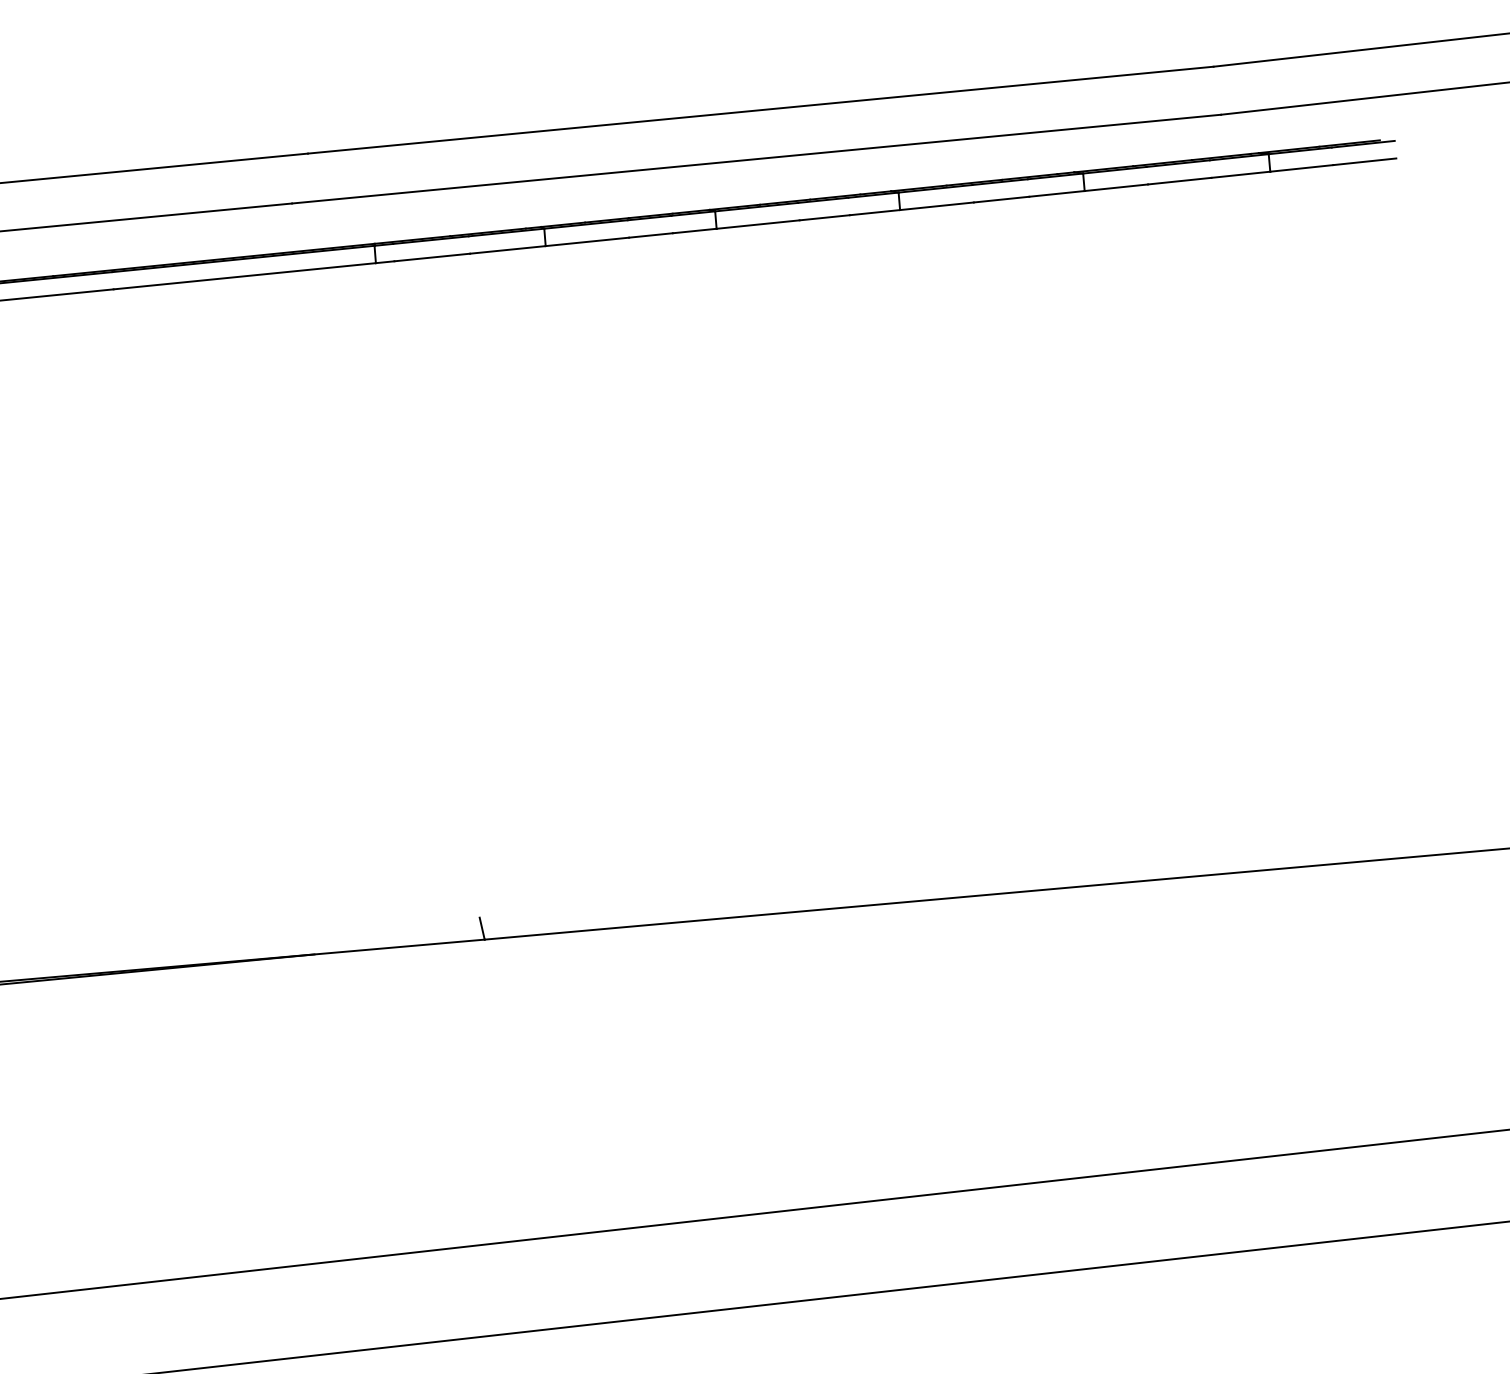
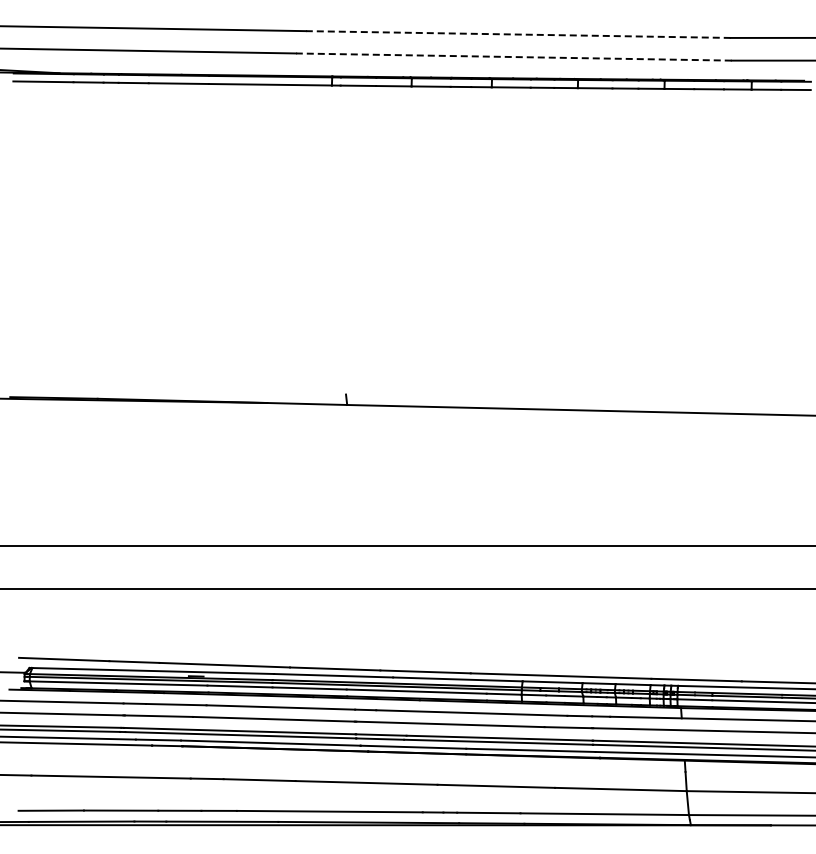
line: (758, 110) -> (517, 34), solid -> dashed
line: (755, 160) -> (513, 57), solid -> dashed

